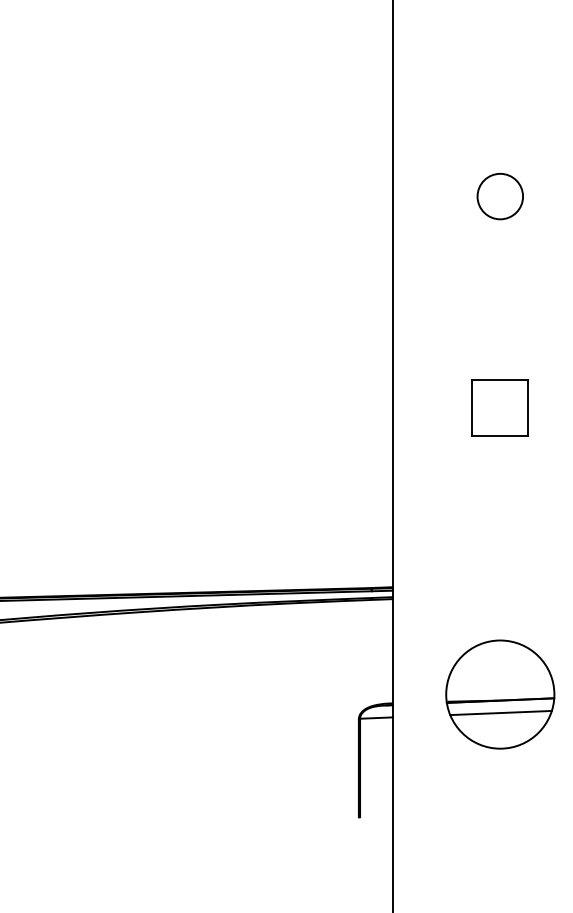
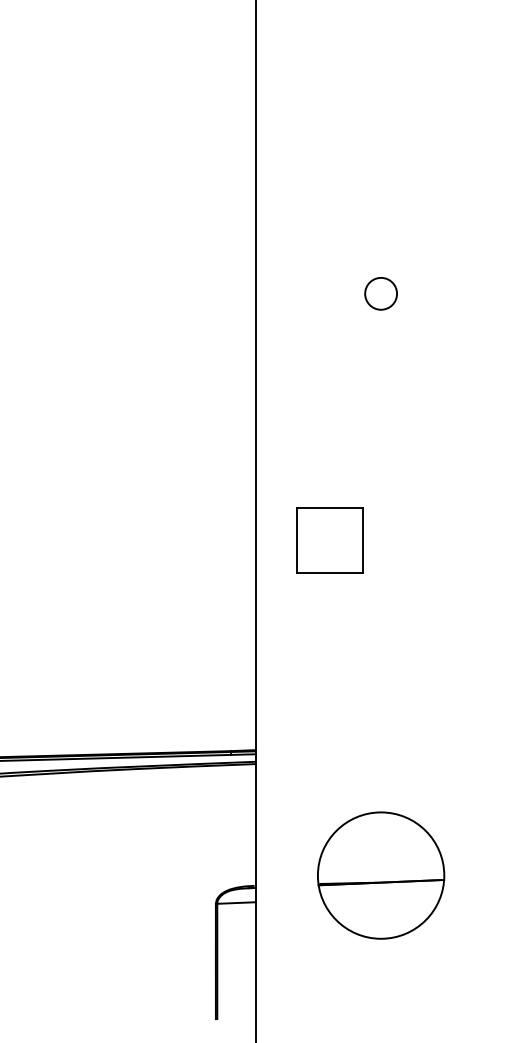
circle: (500, 196) -> (381, 293), size x0.6
part: (499, 407) -> (328, 540), moved
line: (500, 712) -> (381, 896), removed

